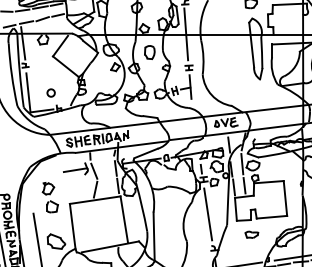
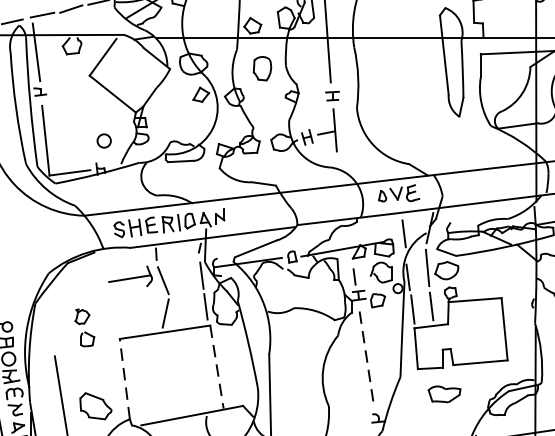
circle: (50, 92) -> (103, 140), moved
part: (49, 197) -> (83, 327), size x0.7
line: (208, 214) -> (367, 357), solid -> dashed
line: (124, 219) -> (217, 366), solid -> dashed
line: (72, 226) -> (124, 379), solid -> dashed
part: (251, 234) -> (444, 393), size x1.4

